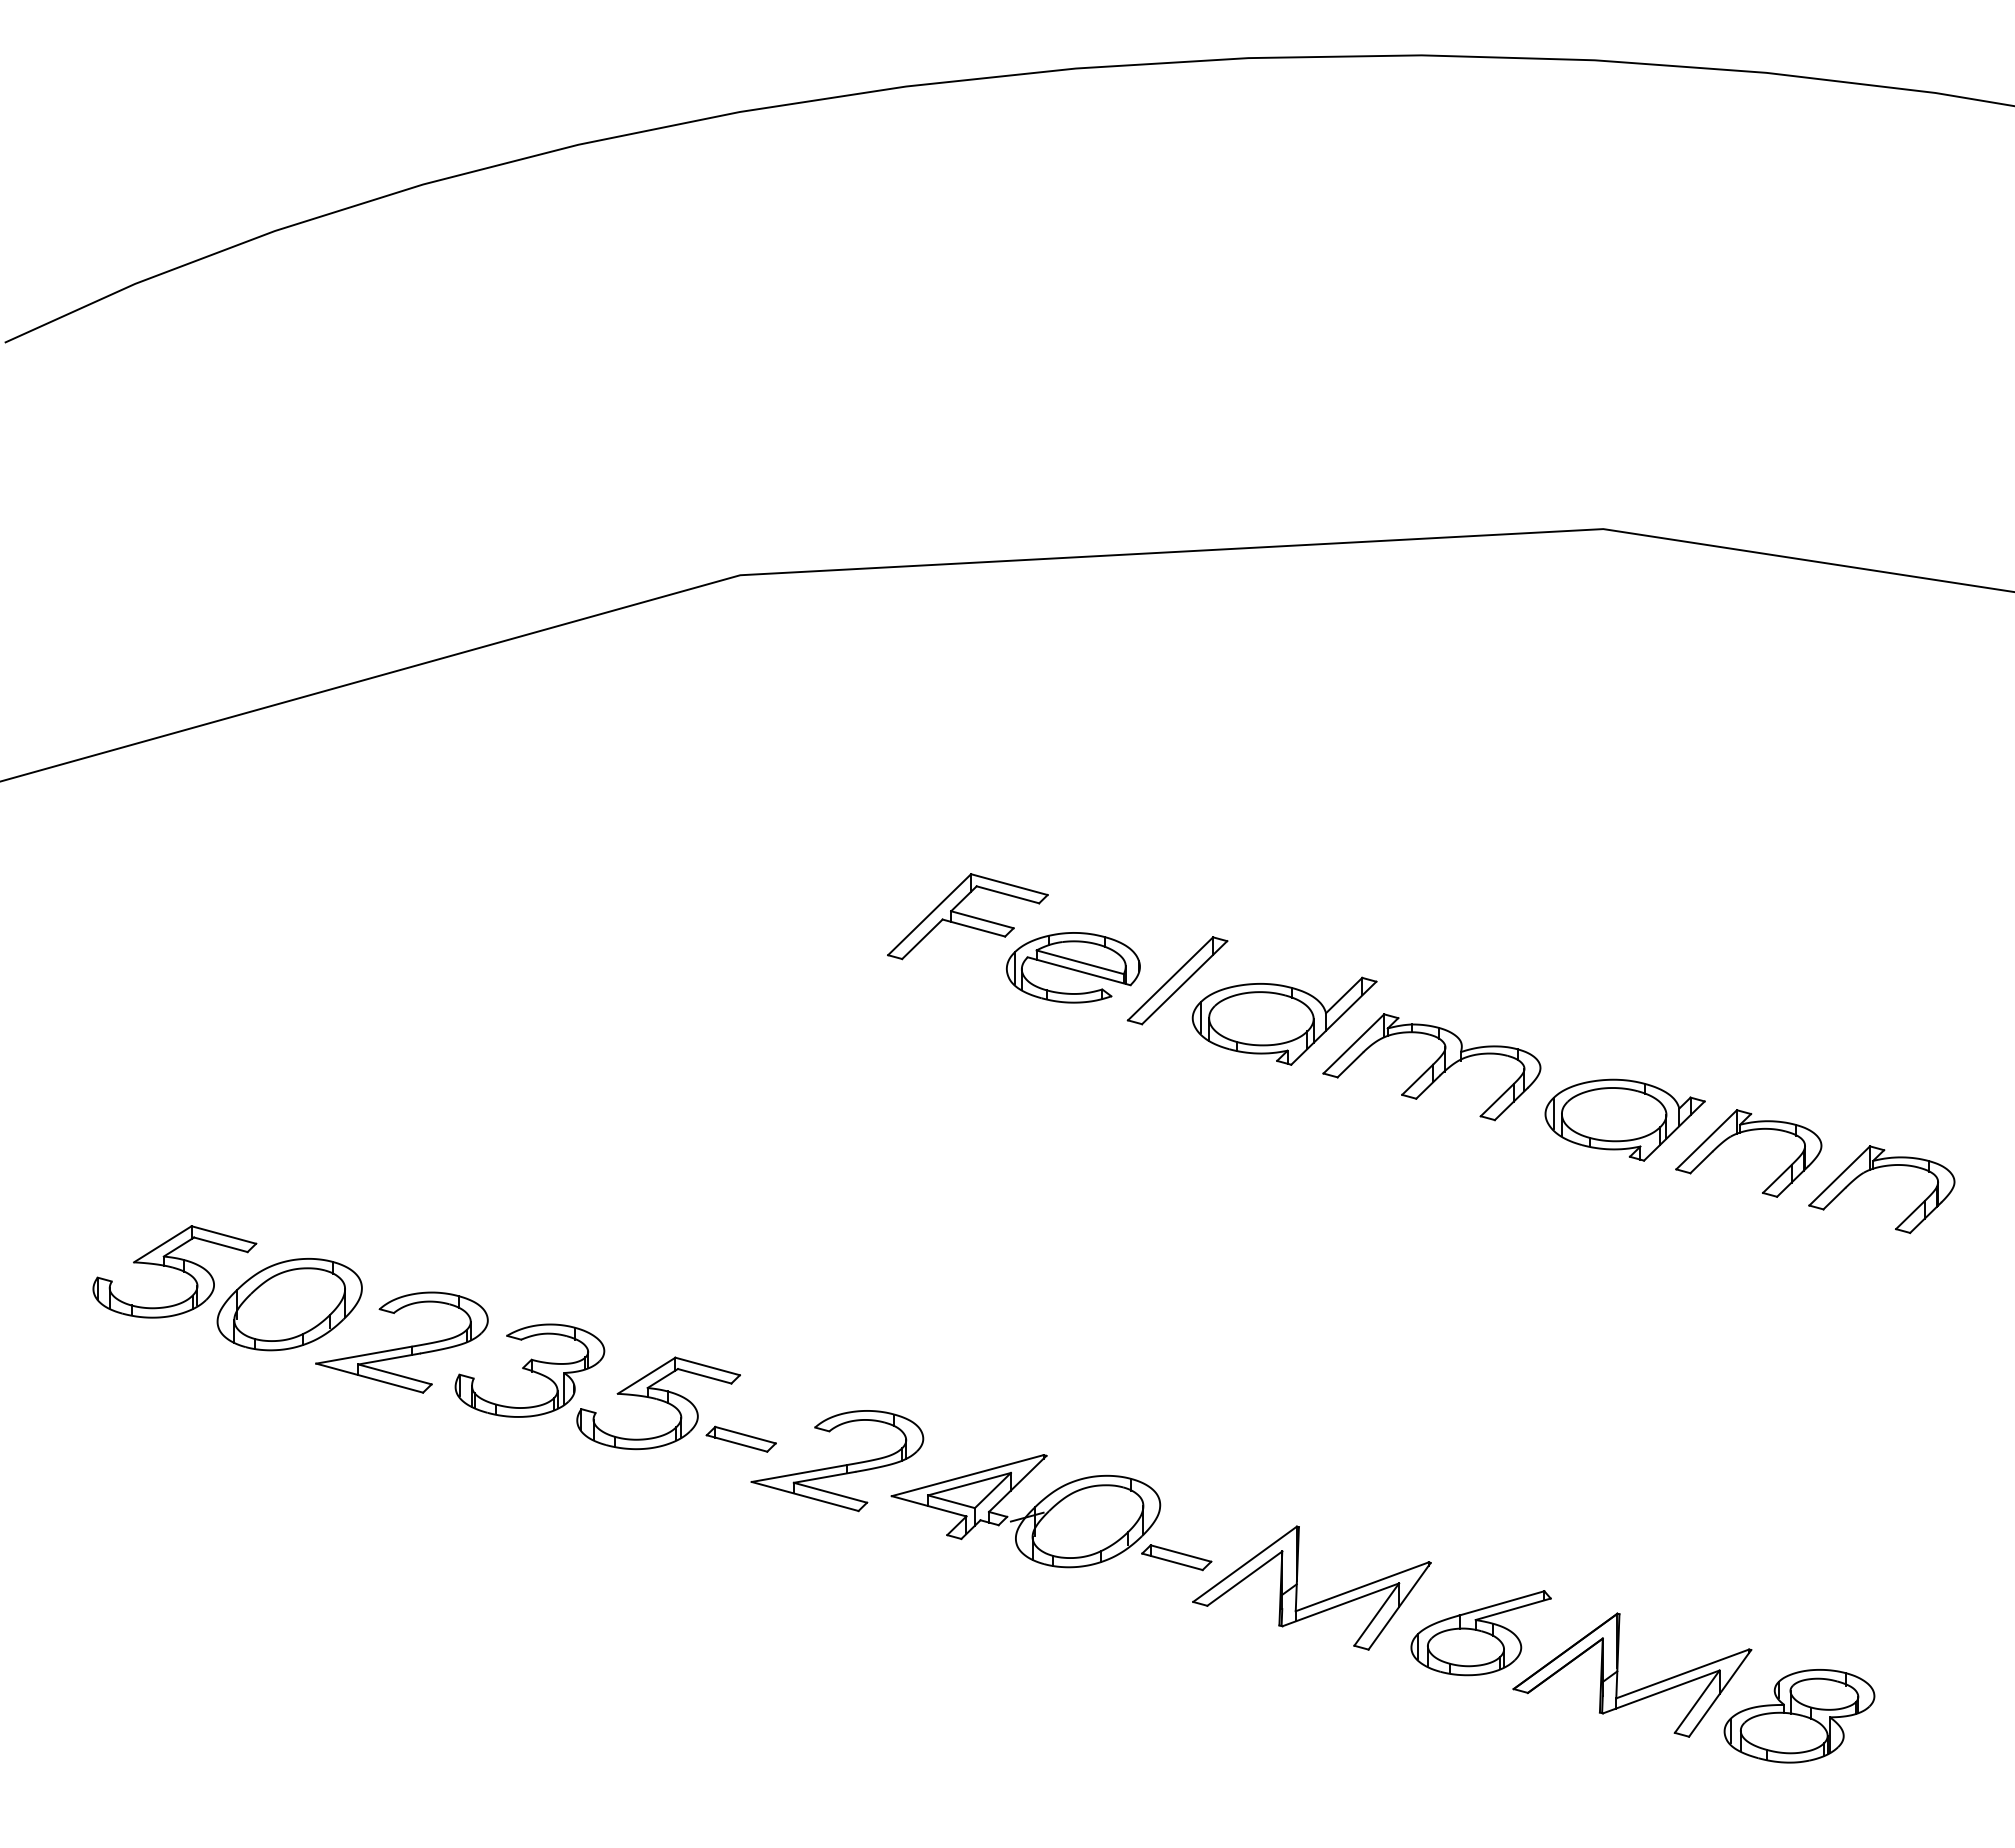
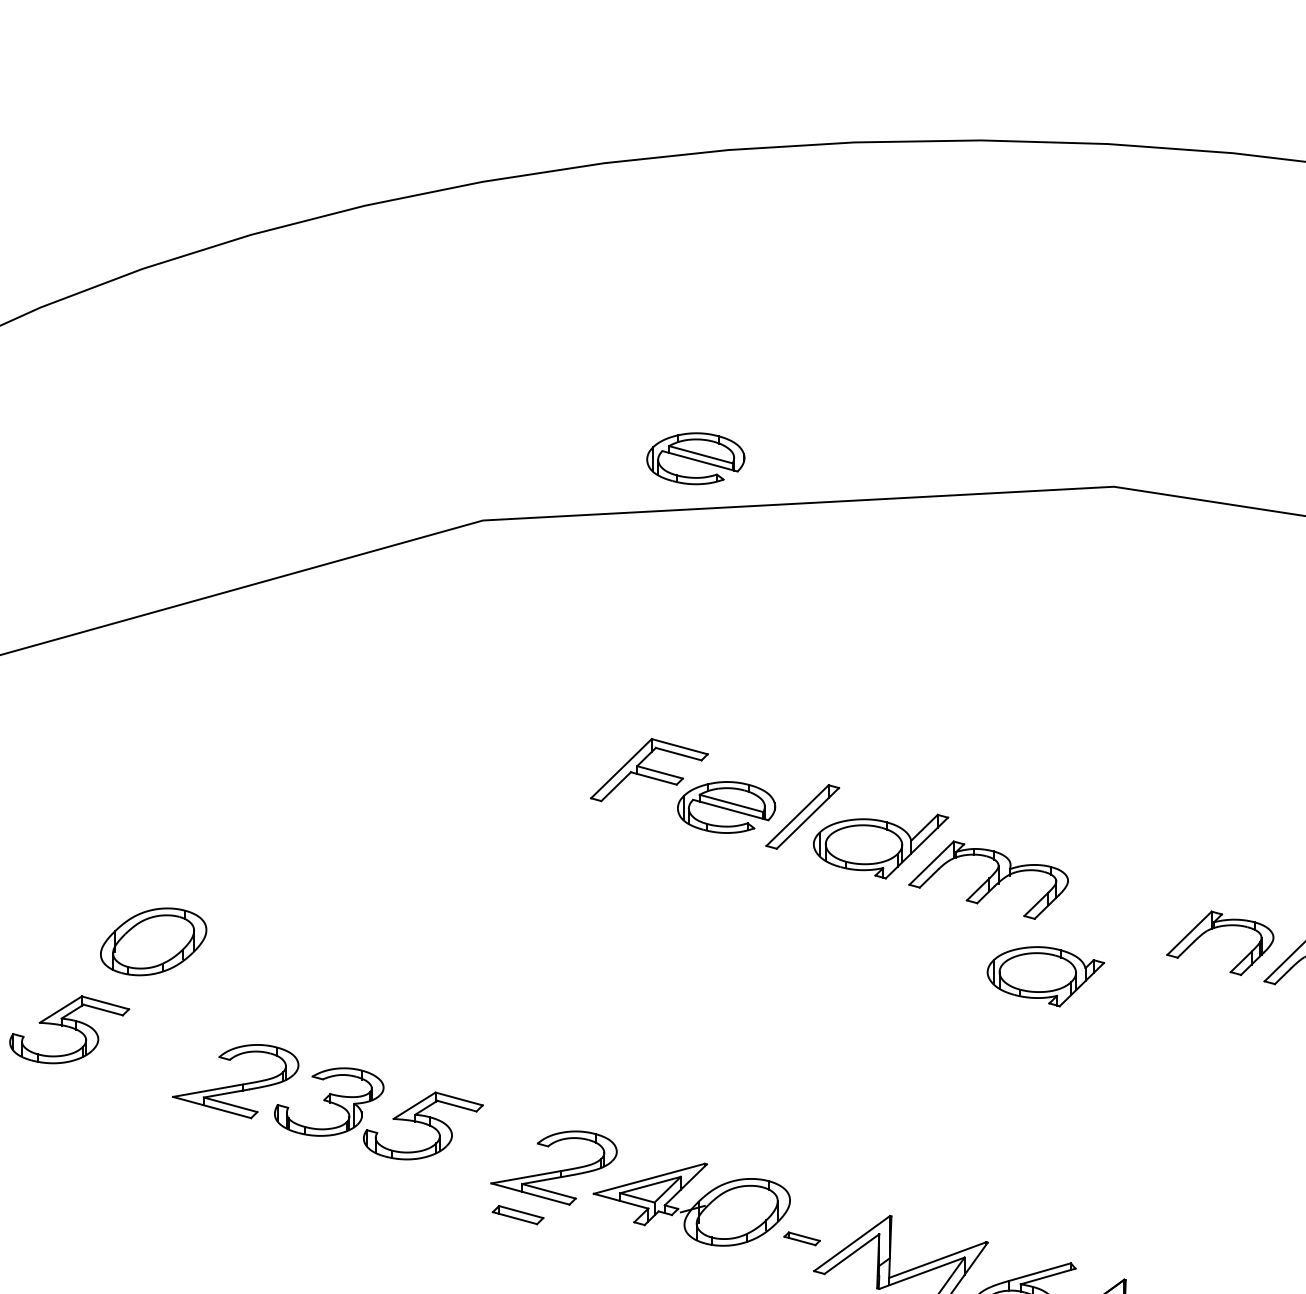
part: (1031, 490) -> (695, 458), added
part: (1624, 1119) -> (1045, 976), moved
part: (289, 1304) -> (153, 941), moved
part: (740, 1438) -> (517, 1214), moved
part: (1176, 1557) -> (801, 1238), size x0.7

